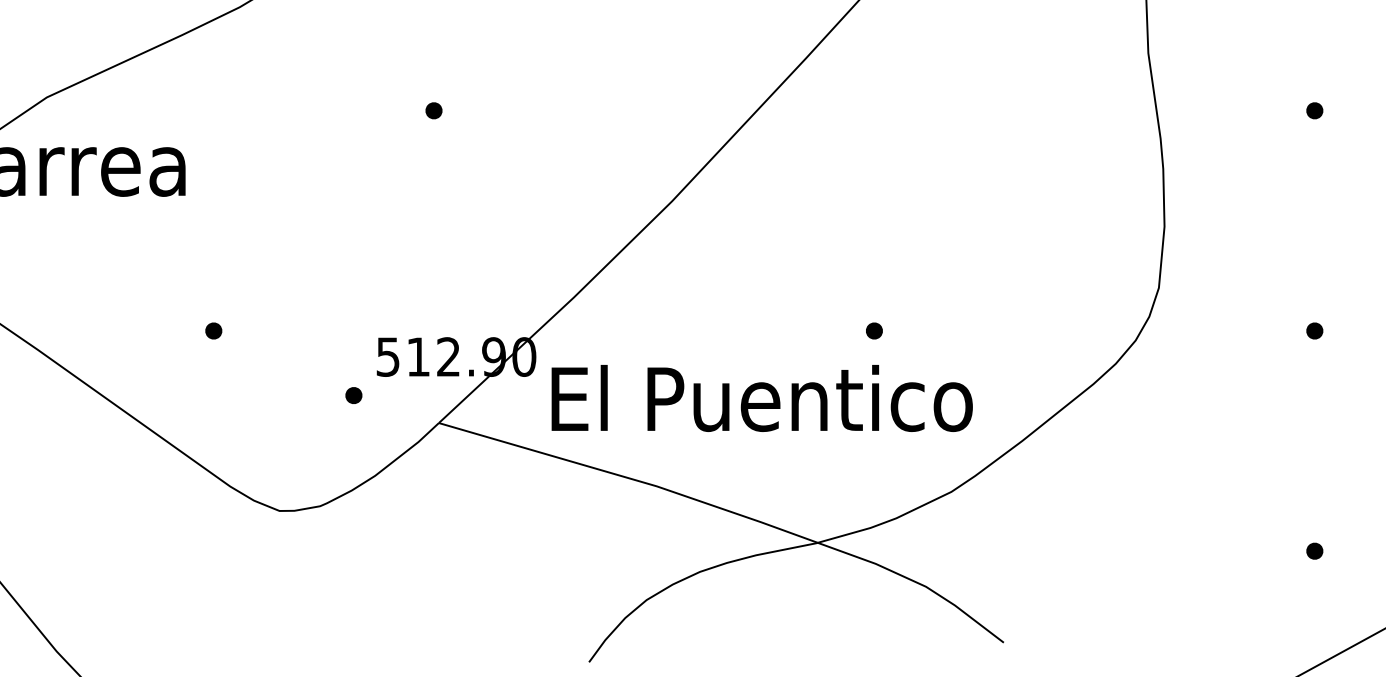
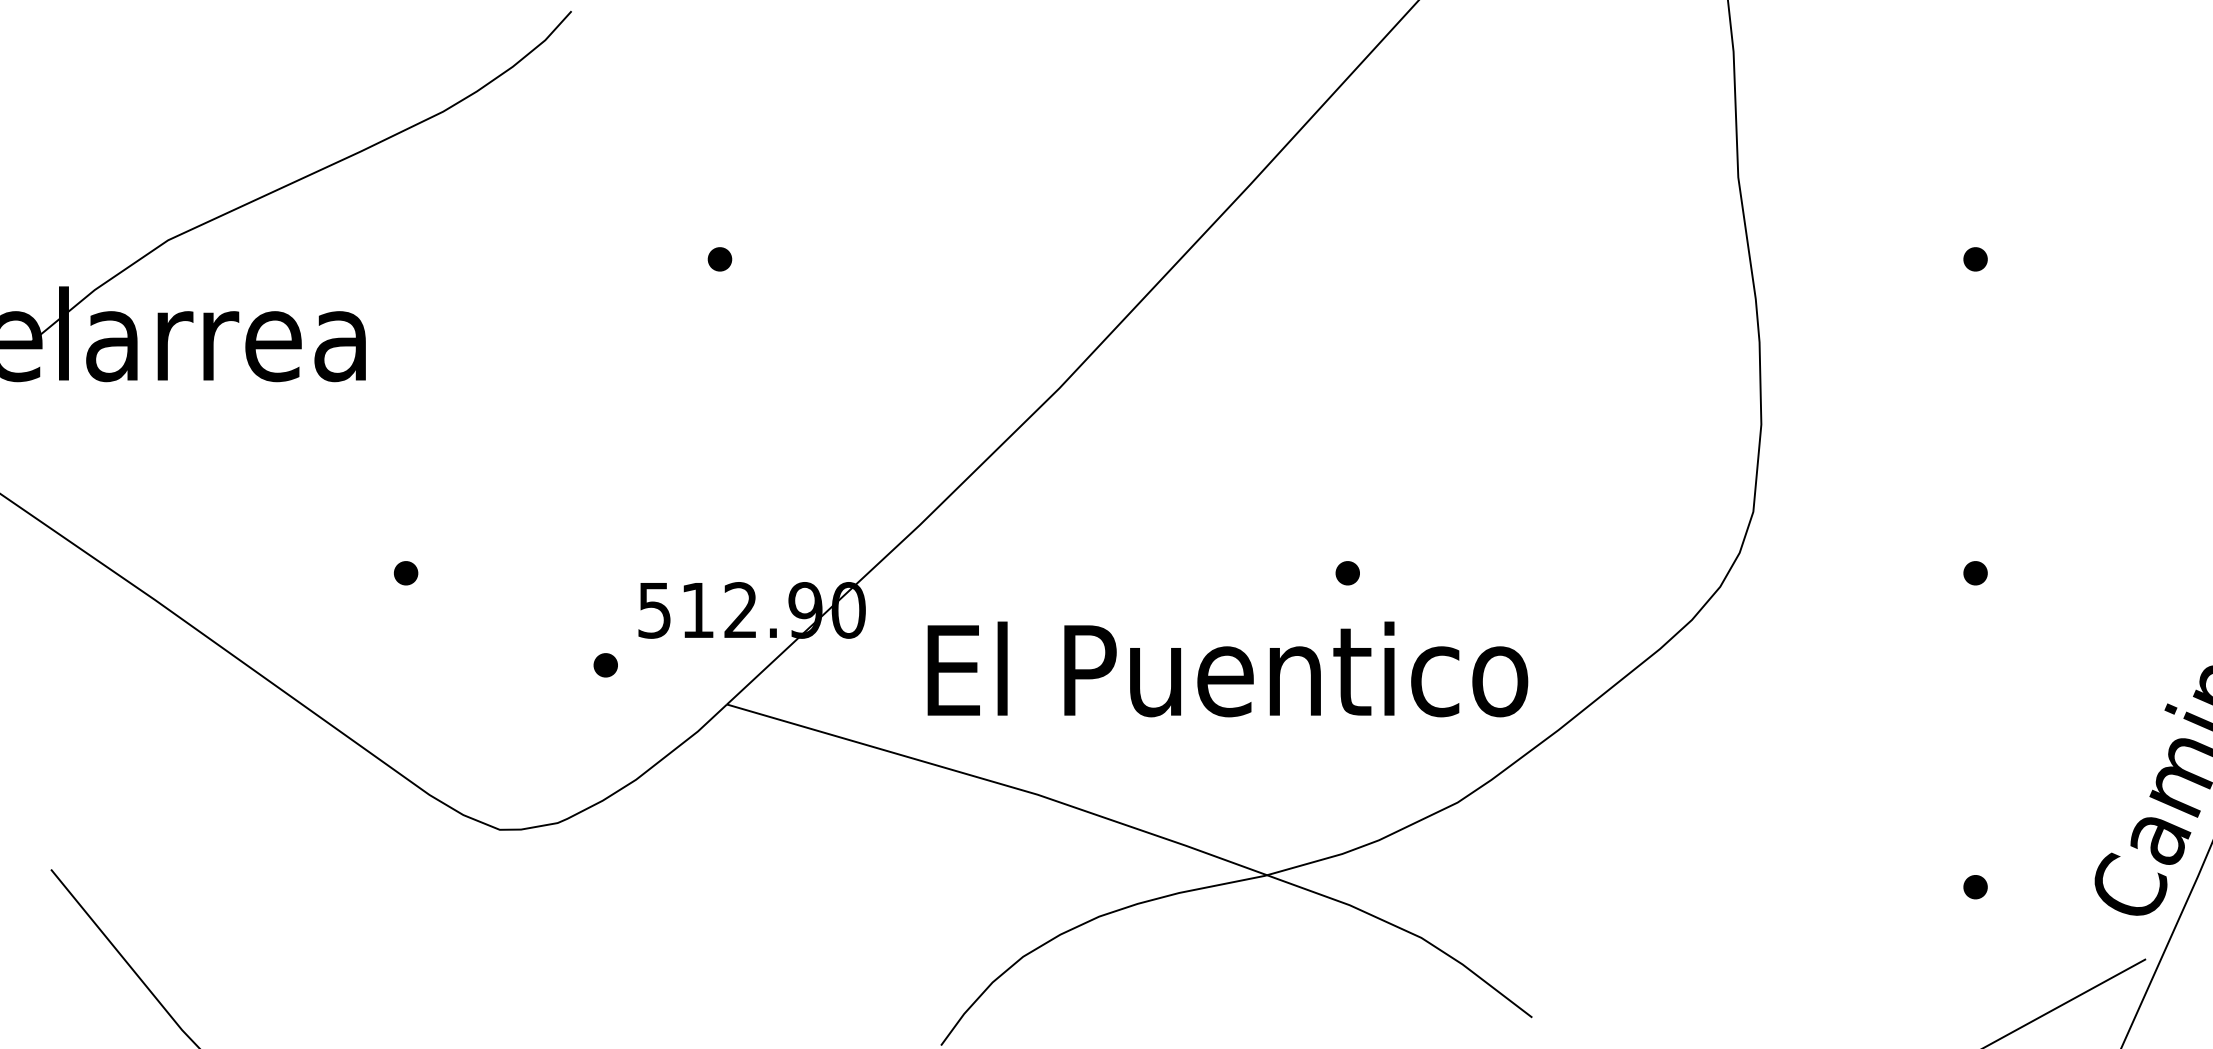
text: (761, 398) -> (1227, 669), moved

